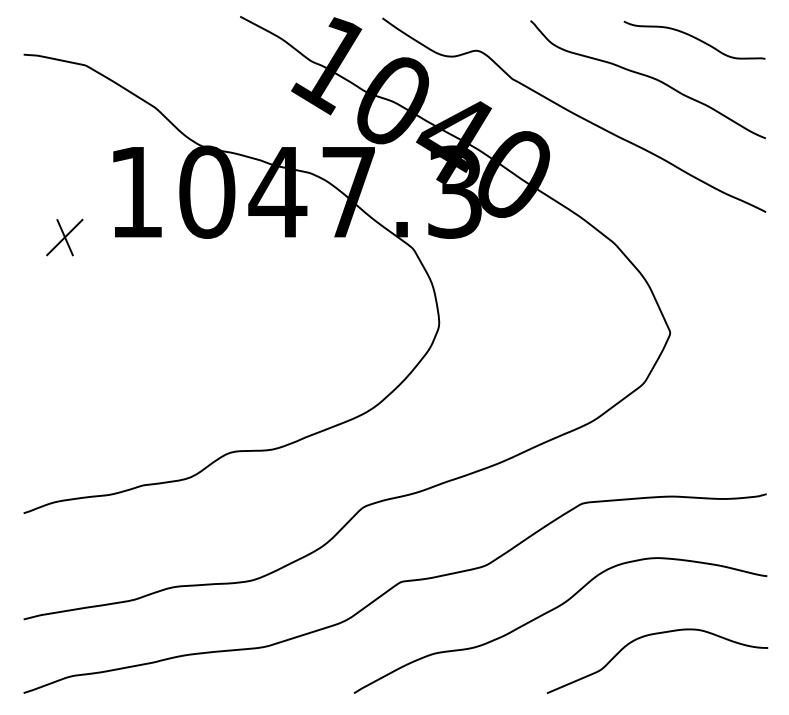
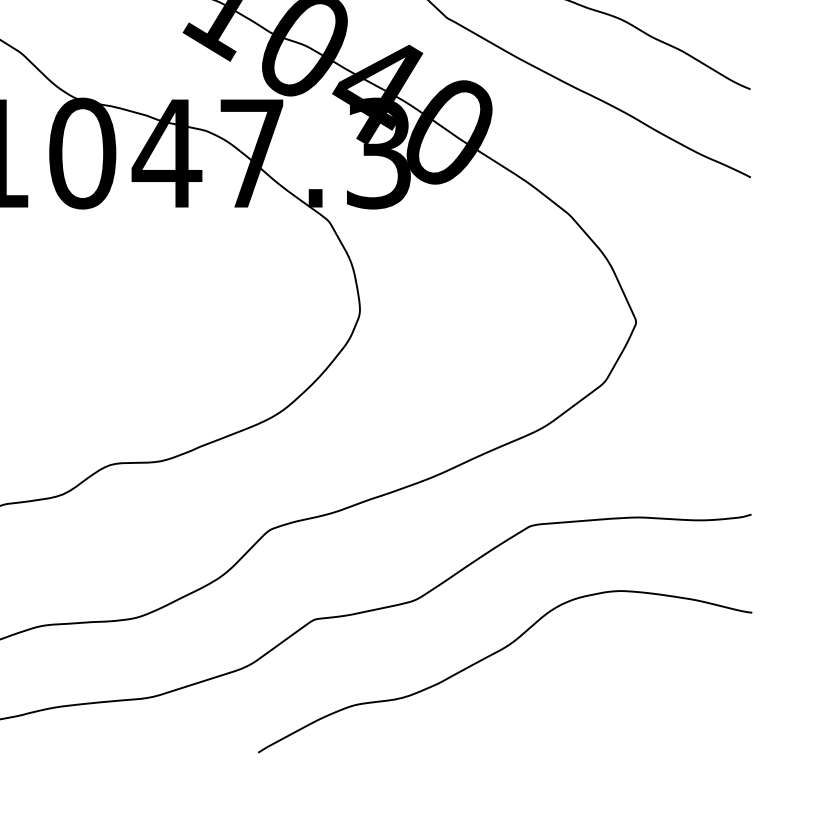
curve: (652, 635) -> (614, 683), removed

